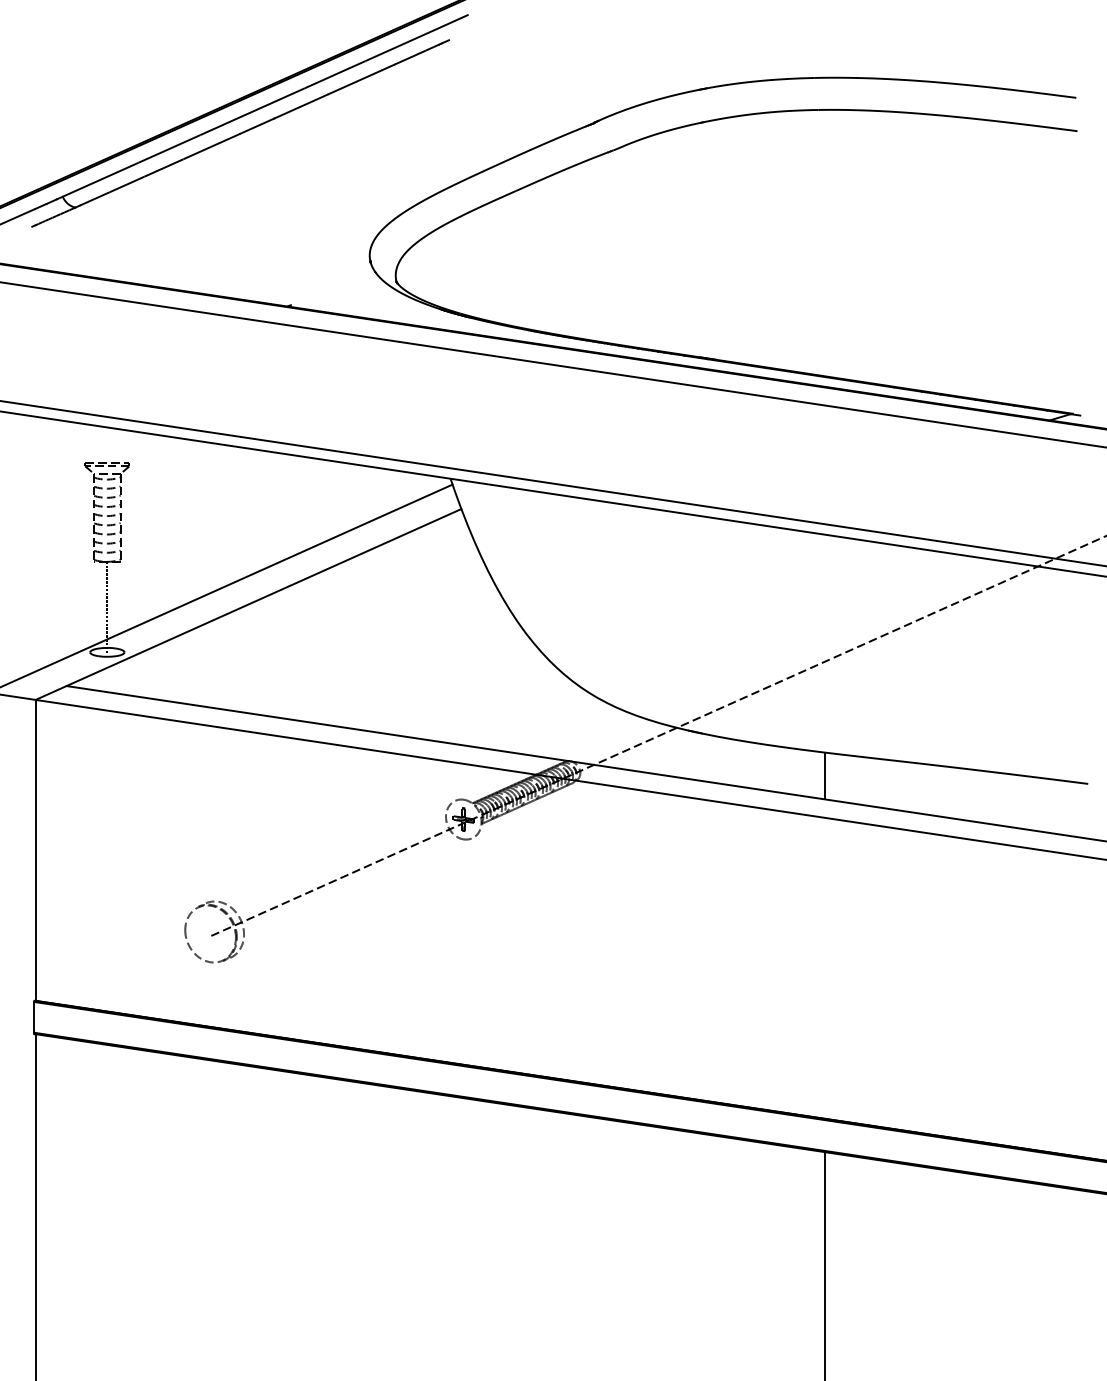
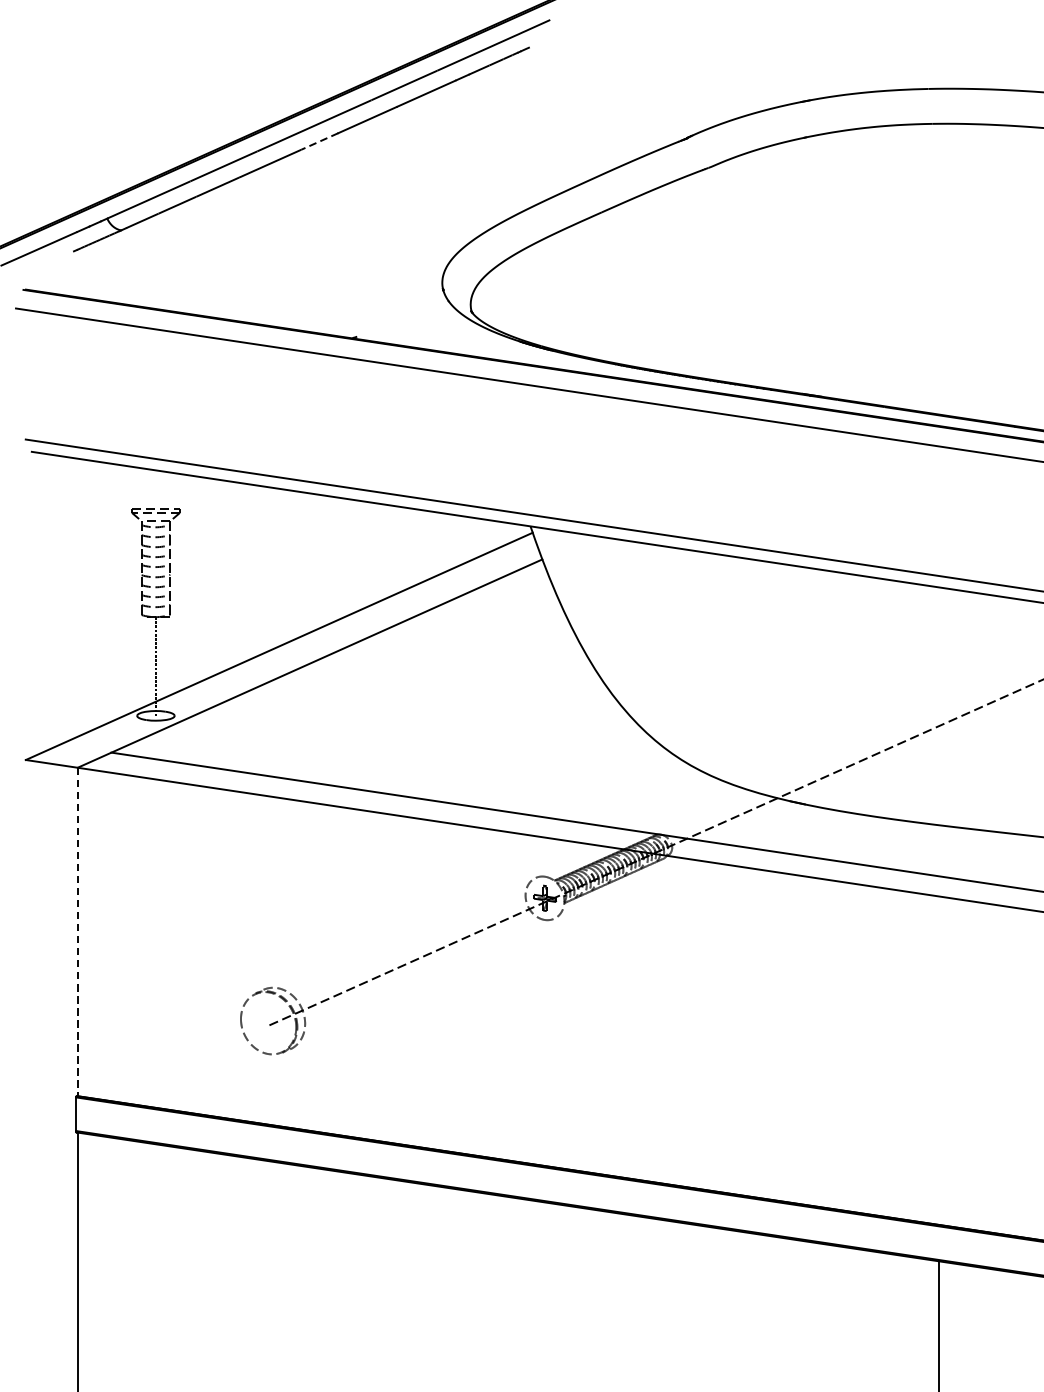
line: (257, 126) -> (319, 141), solid -> dashed
line: (824, 775) -> (938, 850), removed
line: (35, 850) -> (77, 932), solid -> dashed

